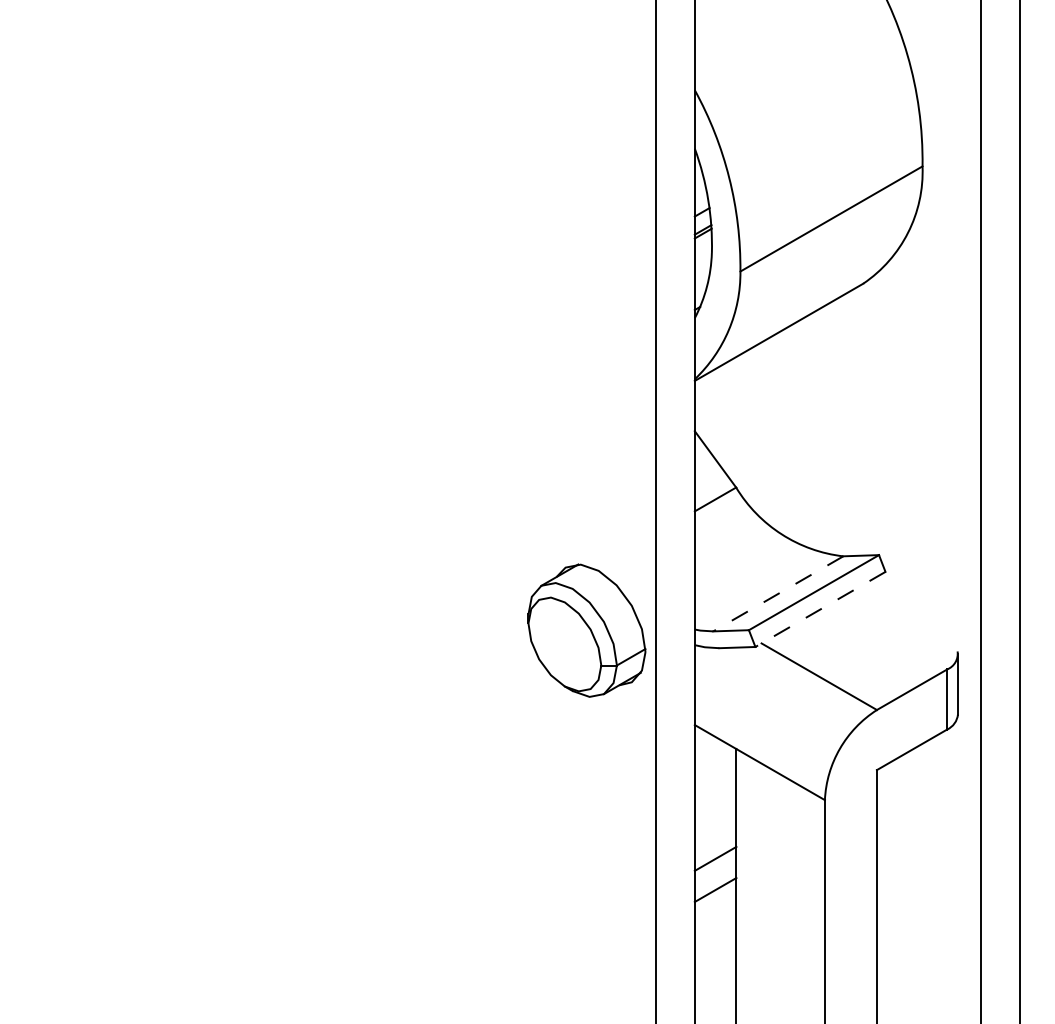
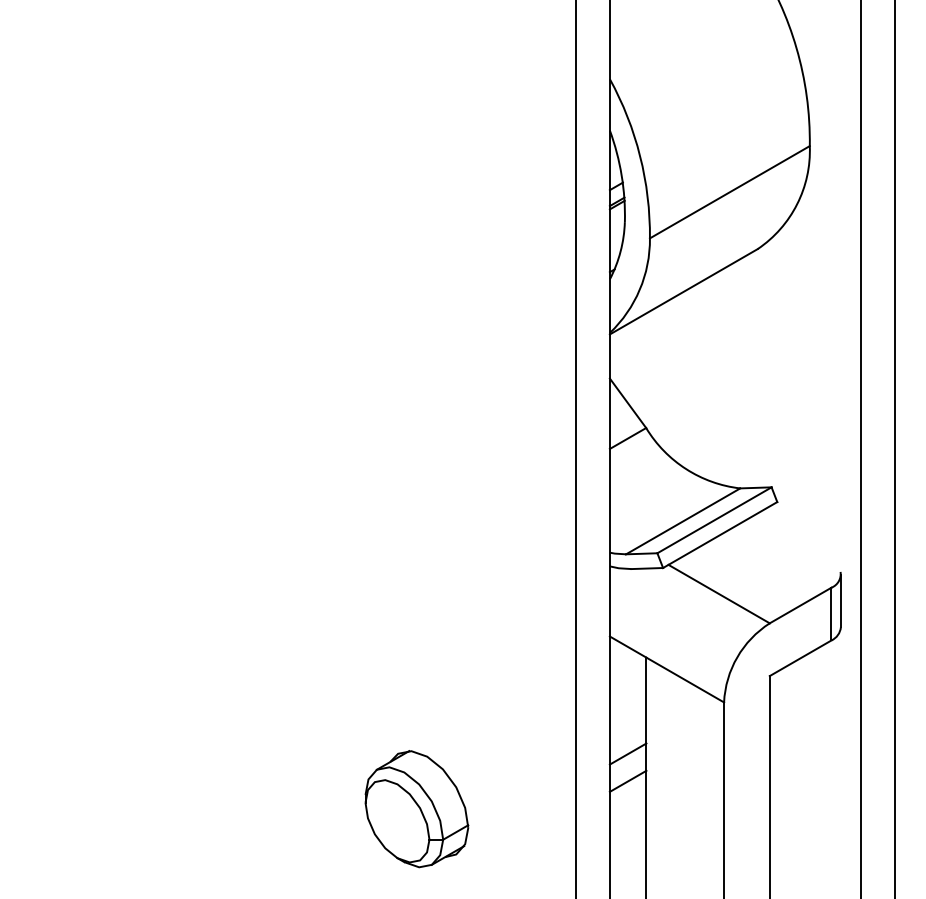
line: (777, 594) -> (682, 521), dashed -> solid
line: (820, 609) -> (720, 535), dashed -> solid
part: (586, 630) -> (416, 809), moved

